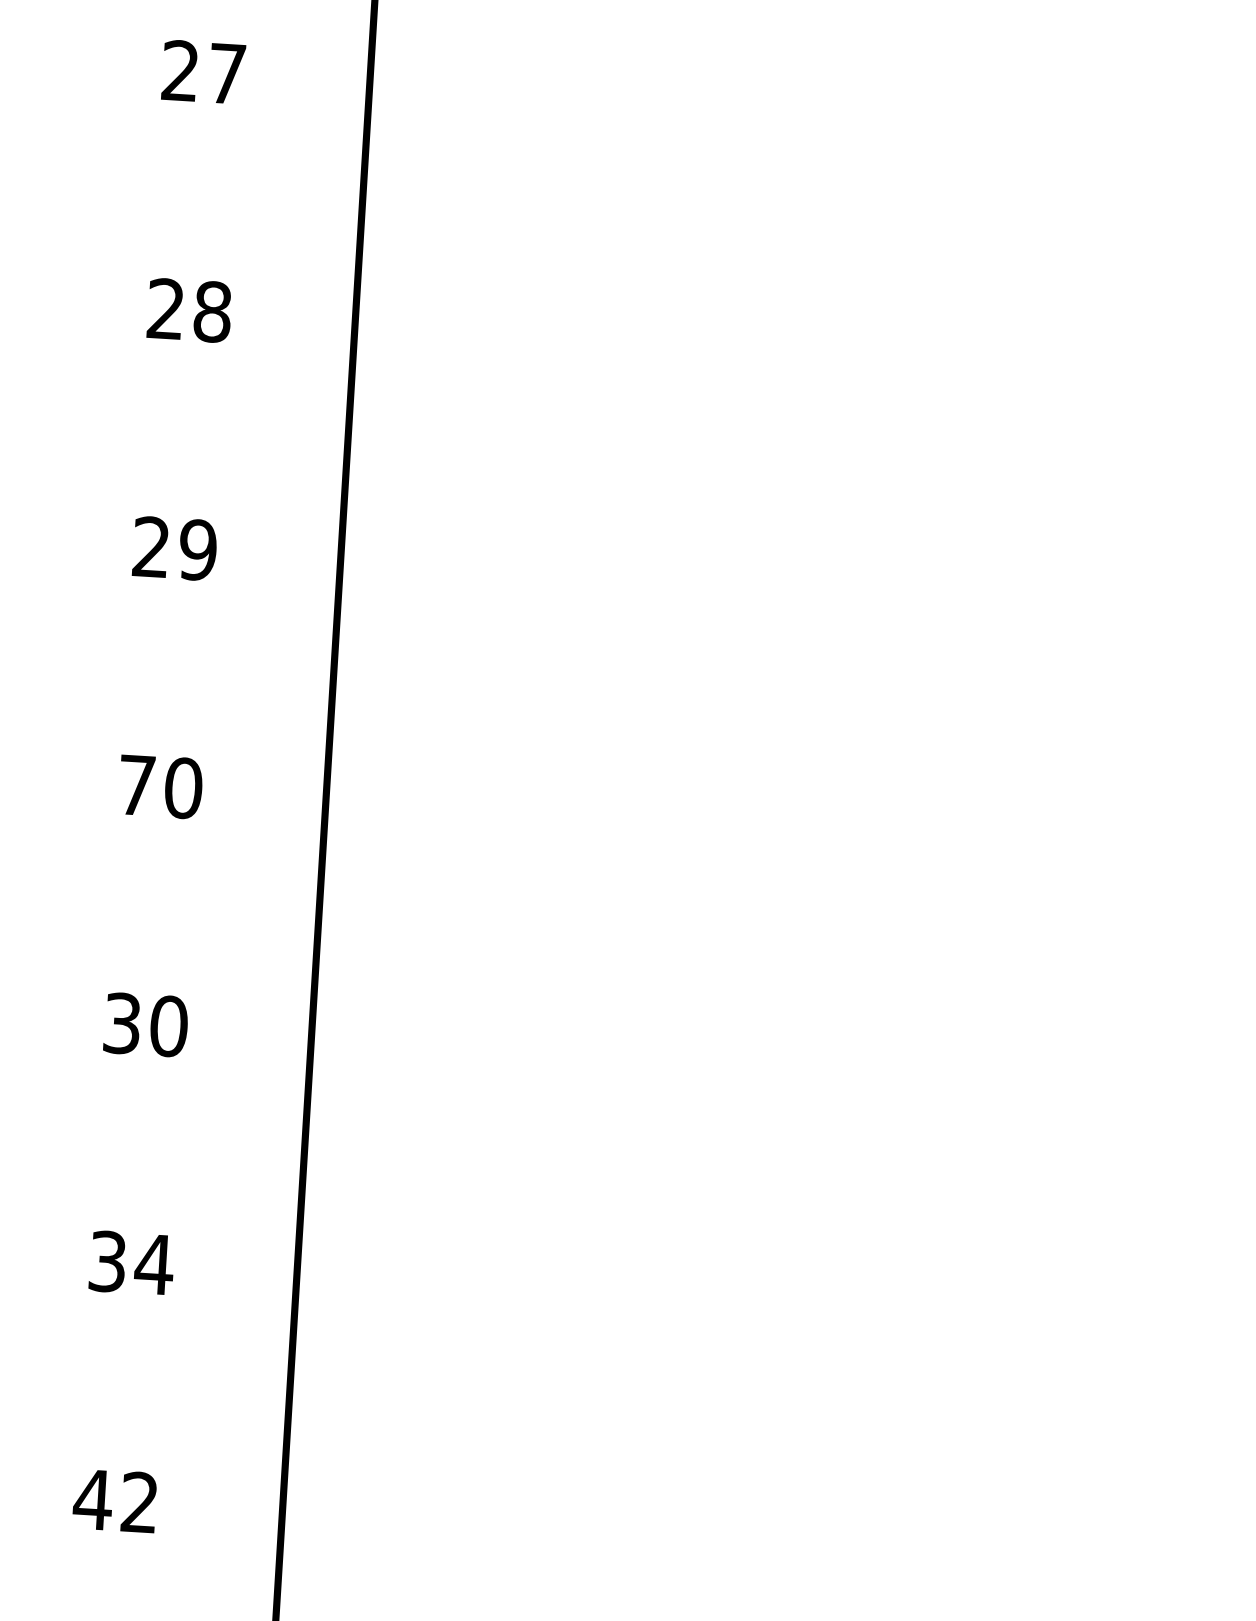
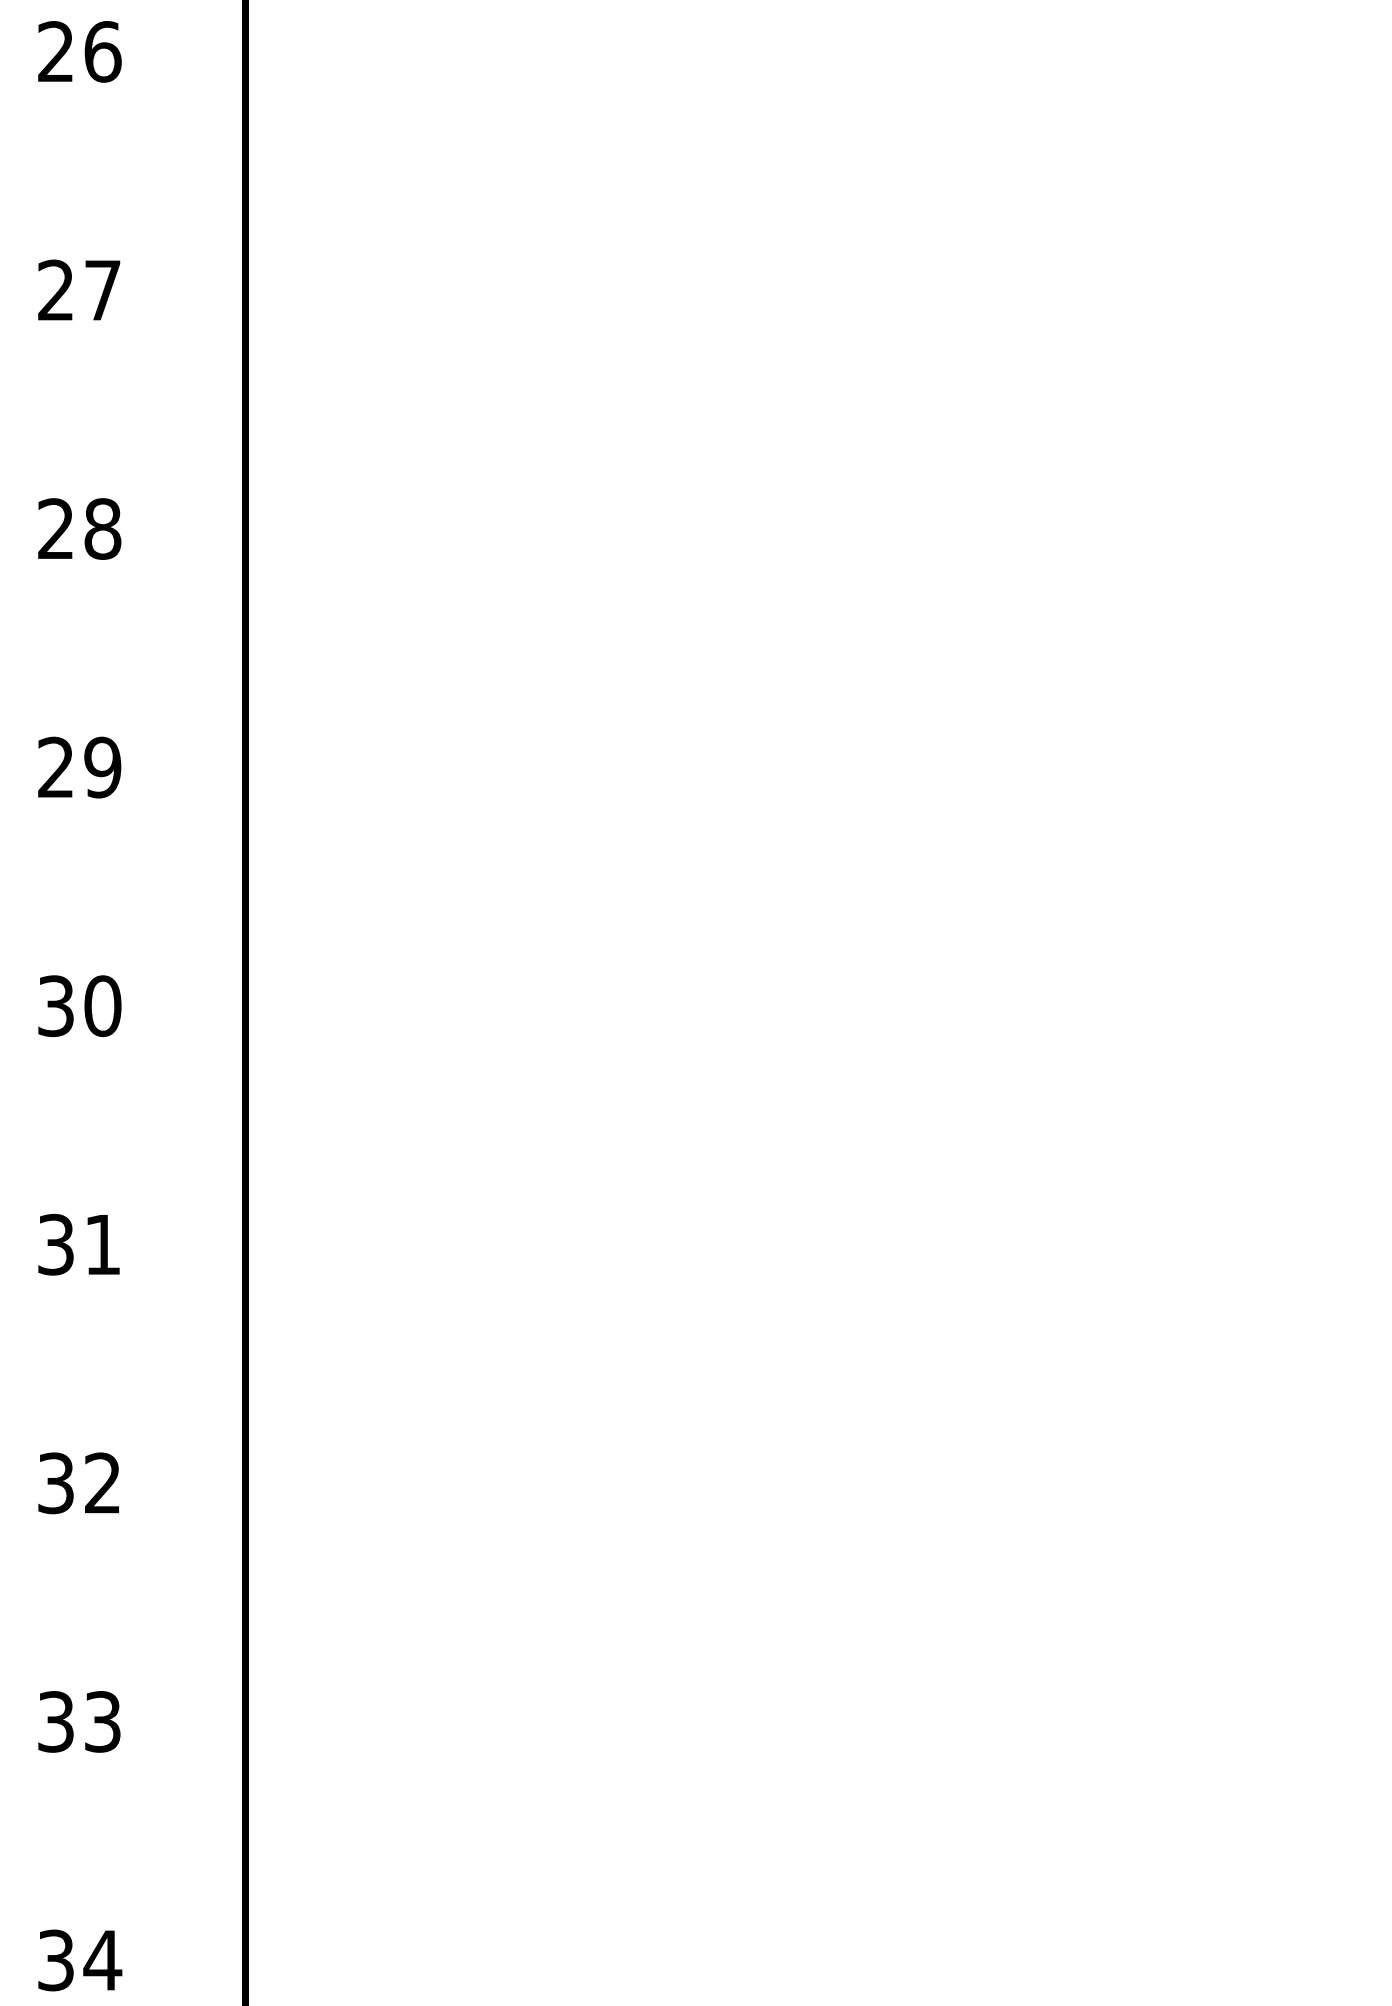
text: (136, 785) -> (55, 1006), 70 -> 30
text: (168, 1026) -> (102, 1244), 30 -> 31
text: (154, 1263) -> (102, 1482), 34 -> 32
text: (115, 1500) -> (78, 1721), 42 -> 33

